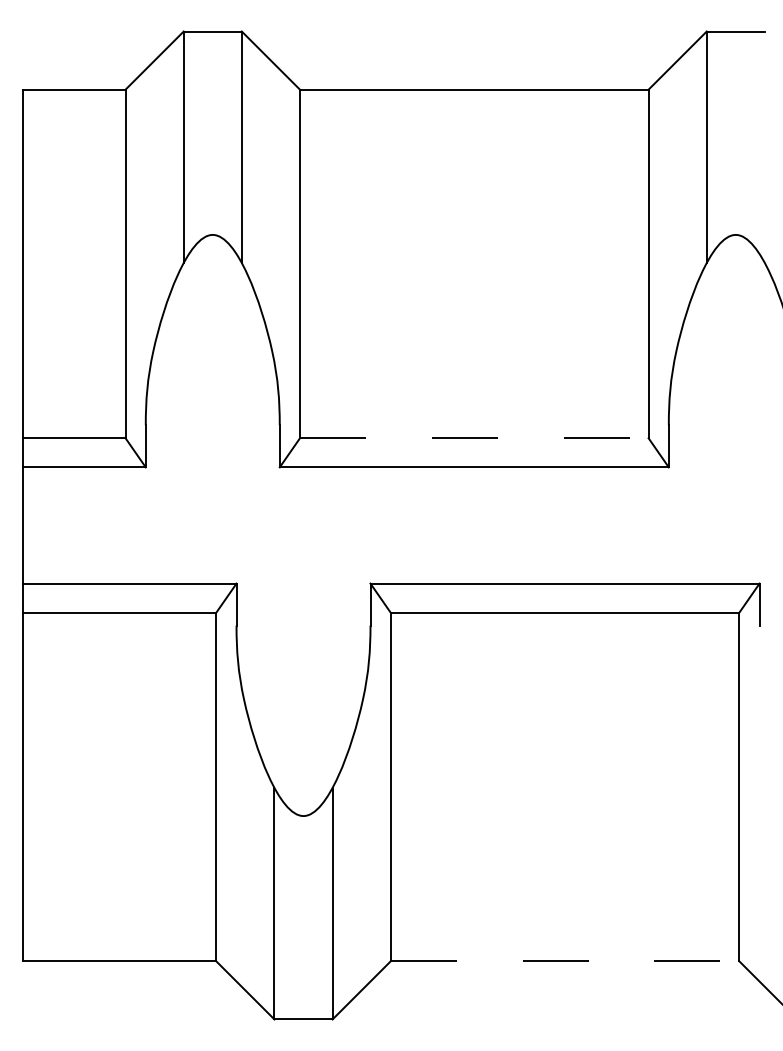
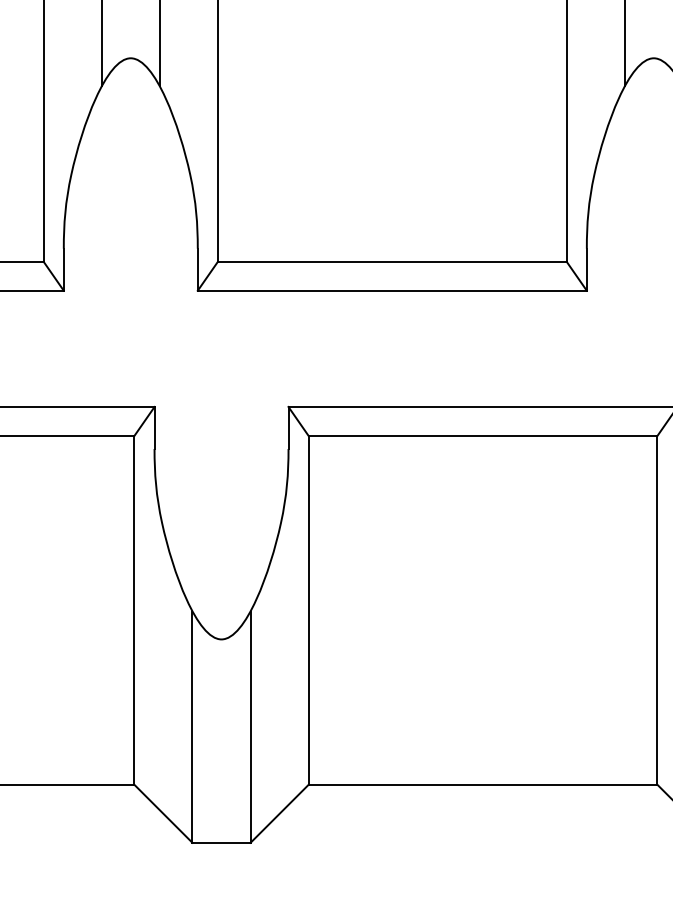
line: (474, 438) -> (392, 261), dashed -> solid
line: (565, 961) -> (483, 784), dashed -> solid

